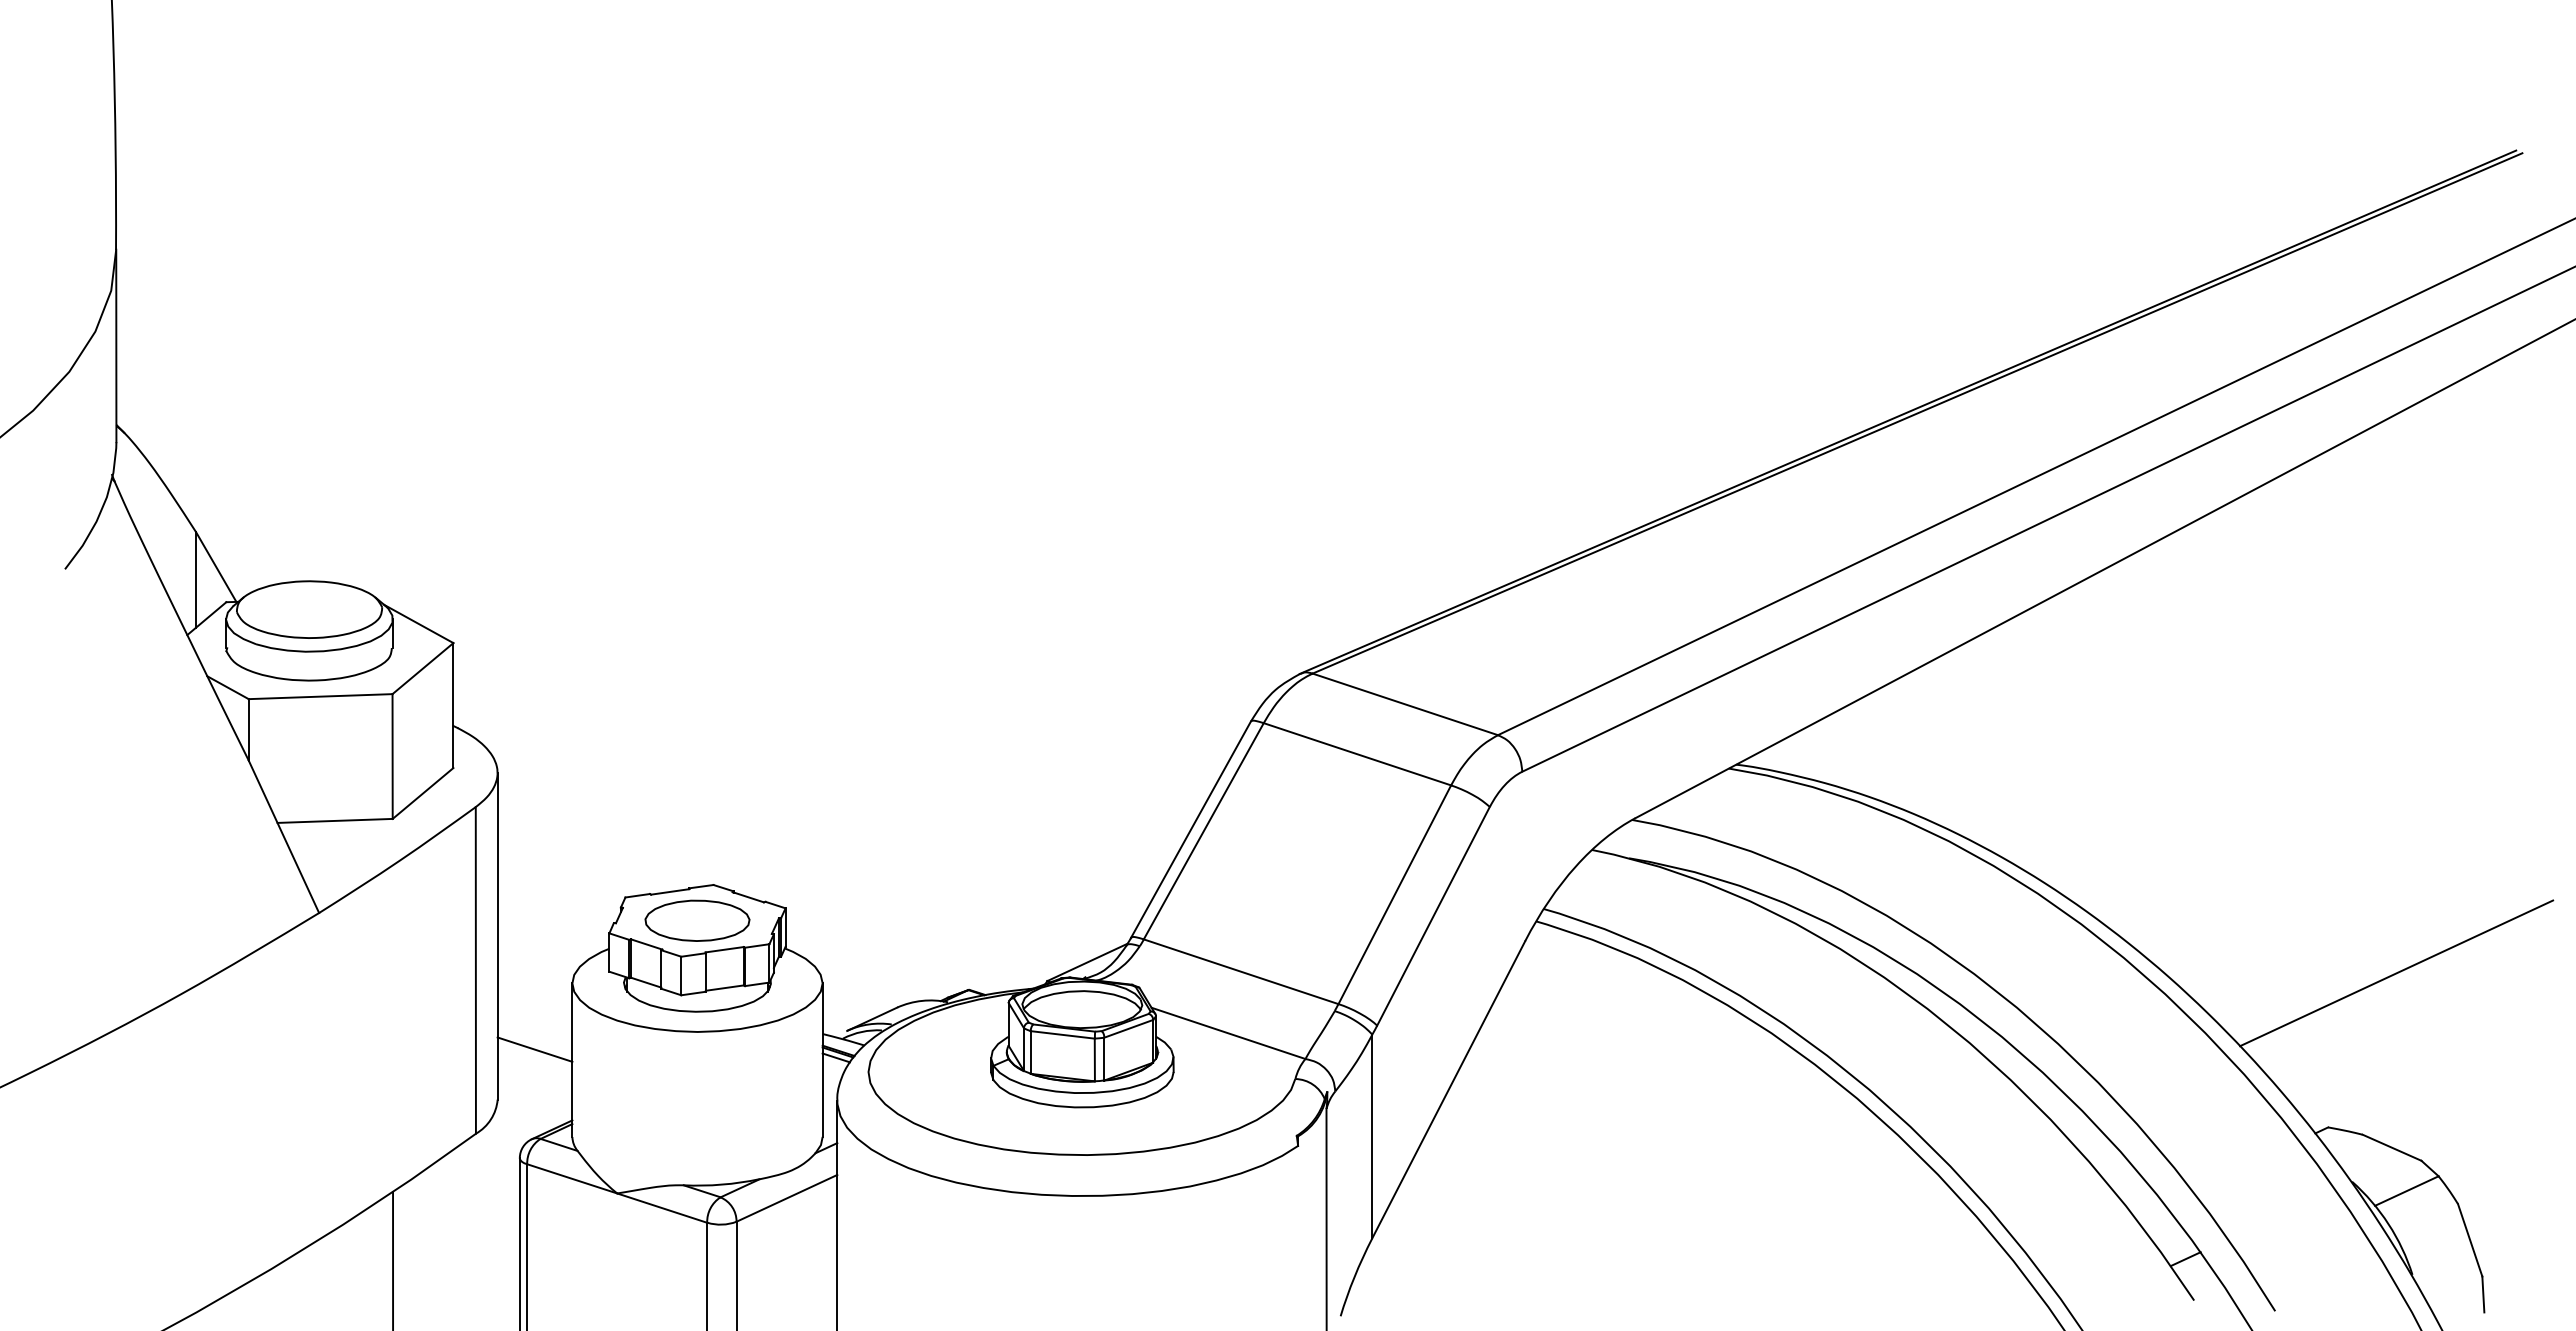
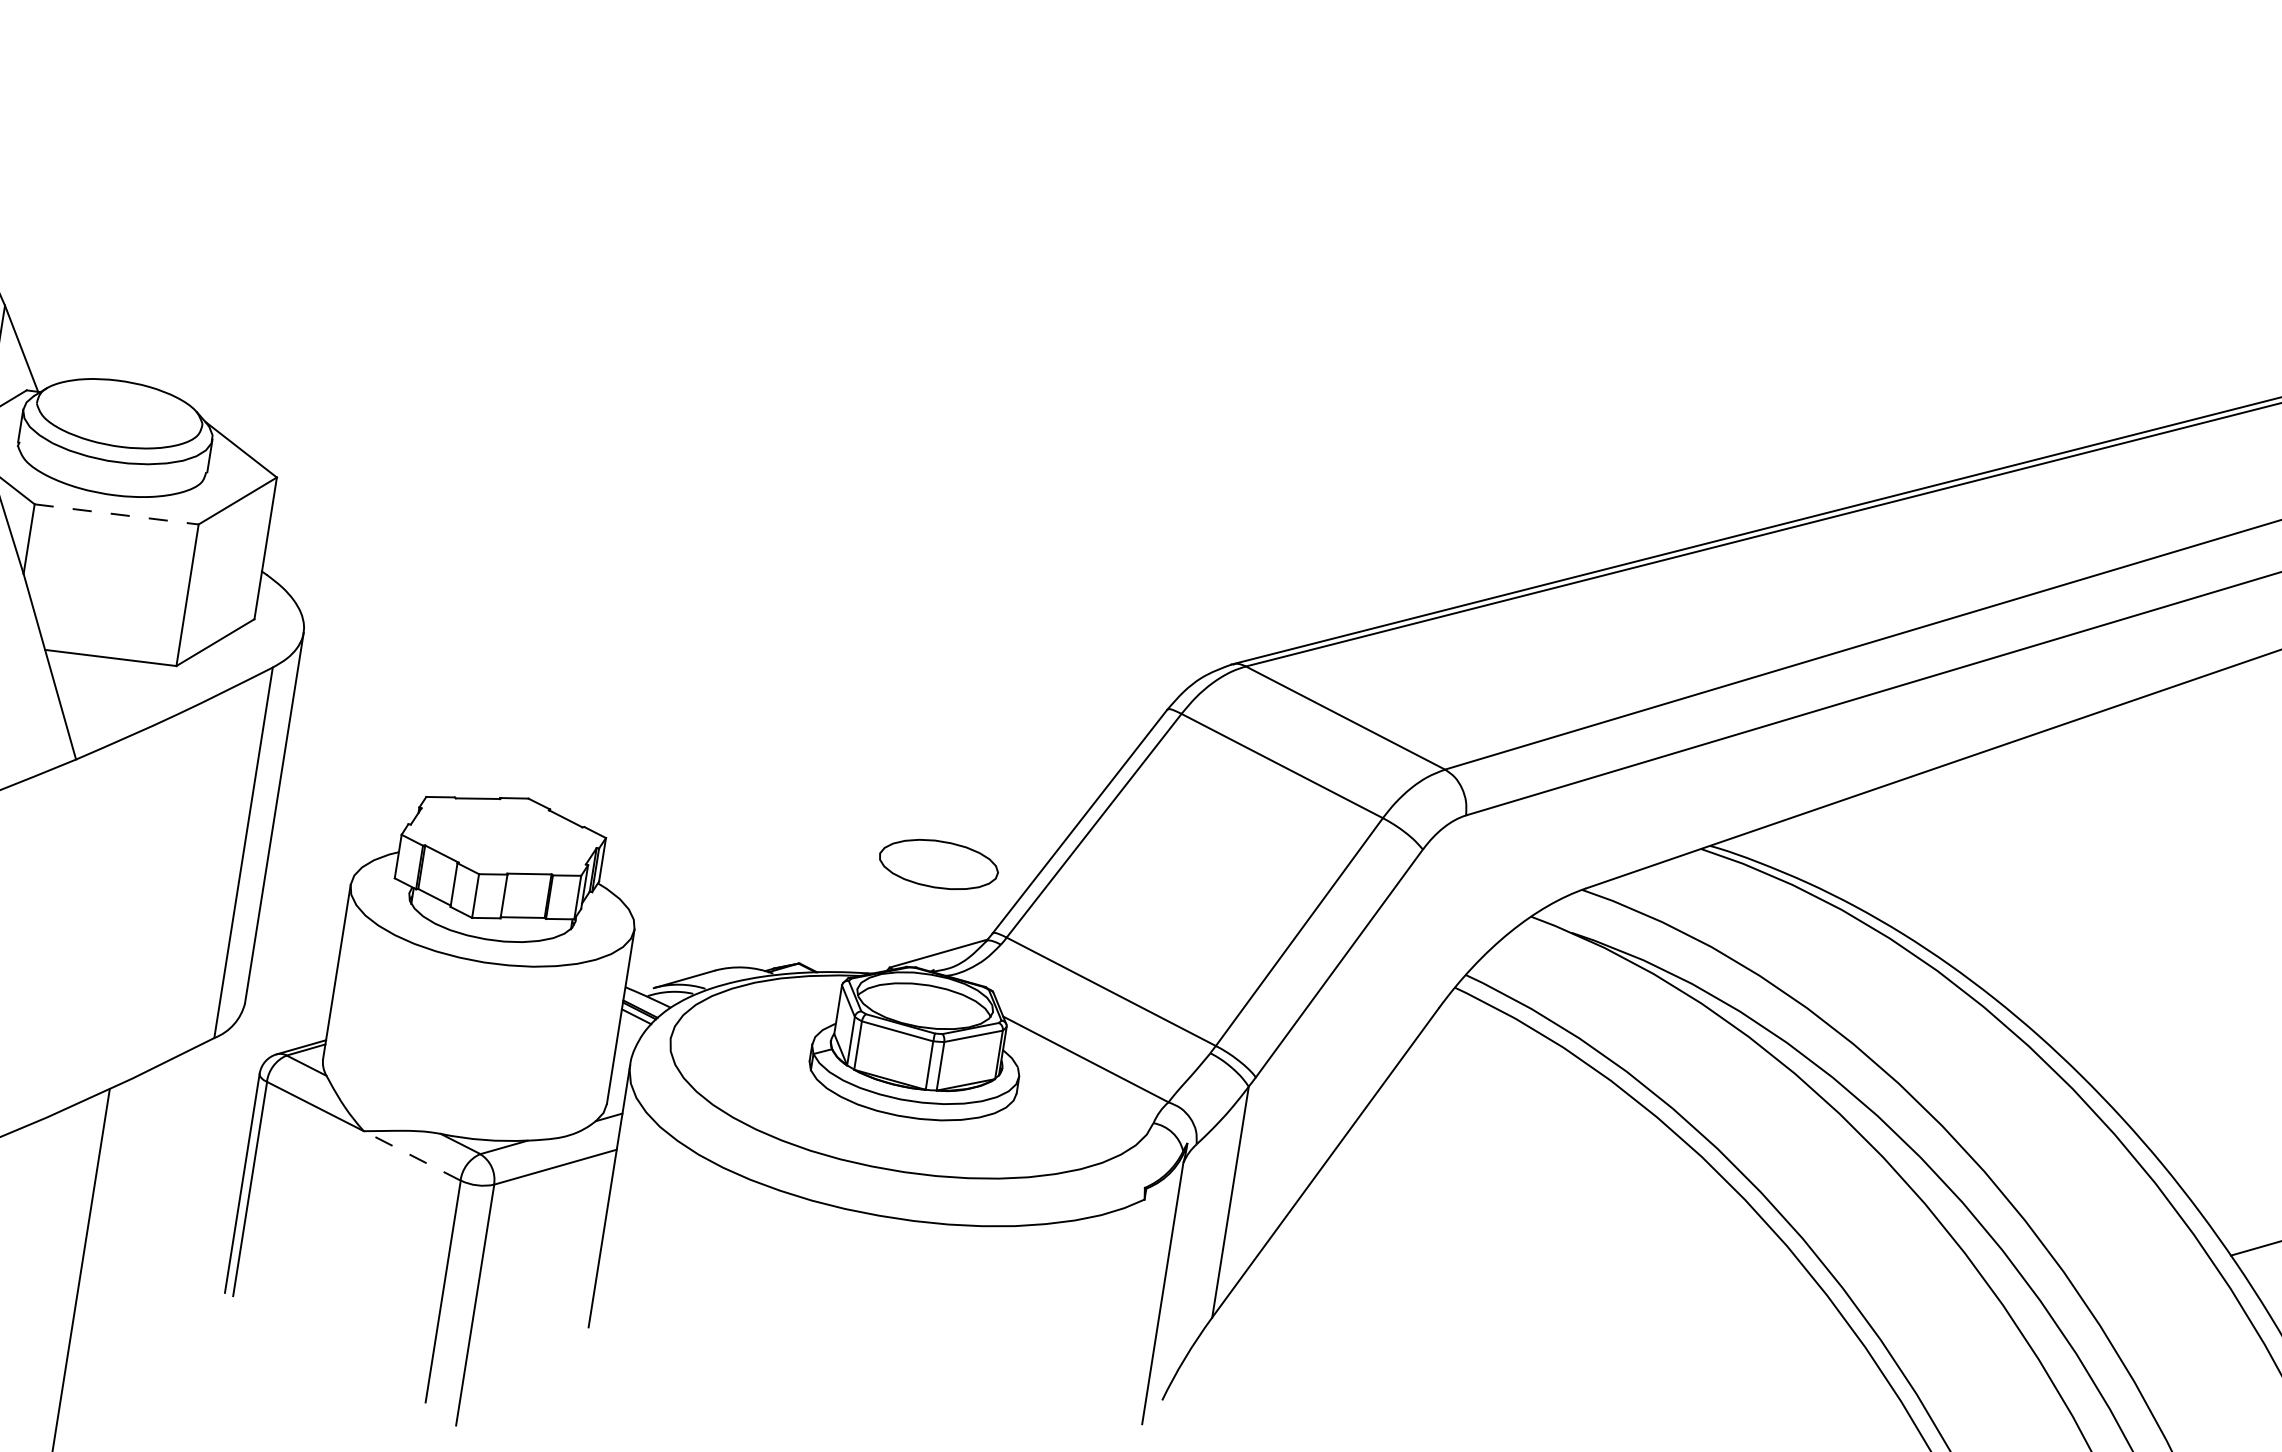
line: (320, 696) -> (116, 514), solid -> dashed
part: (697, 920) -> (938, 864), moved
line: (534, 1049) -> (295, 953), removed
line: (661, 1208) -> (411, 1156), solid -> dashed

